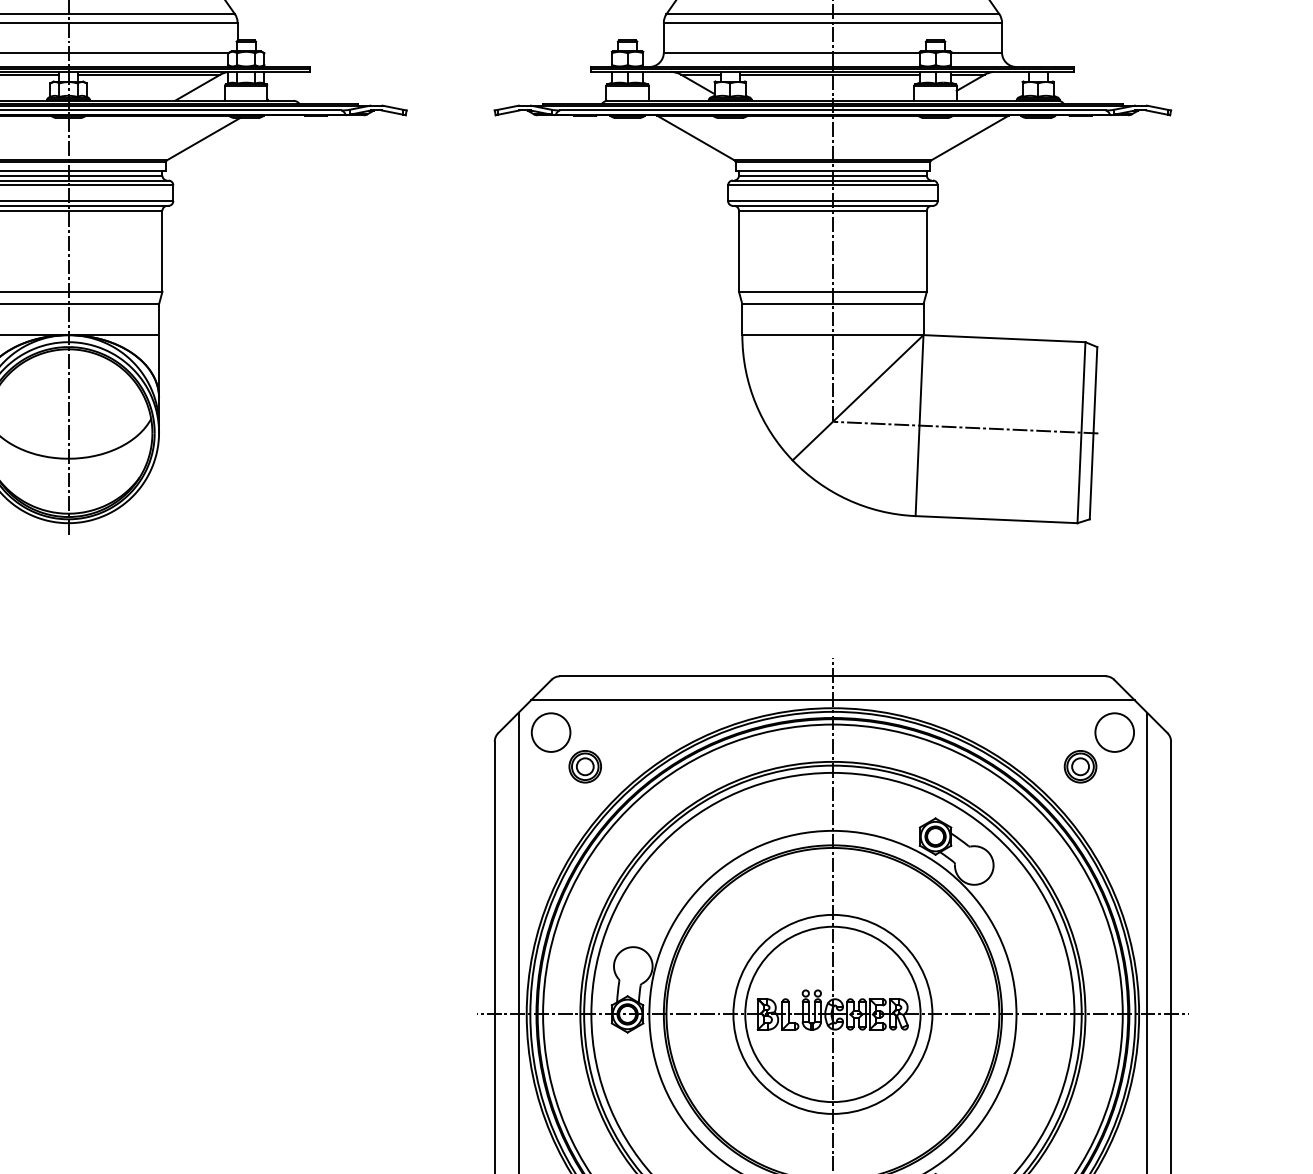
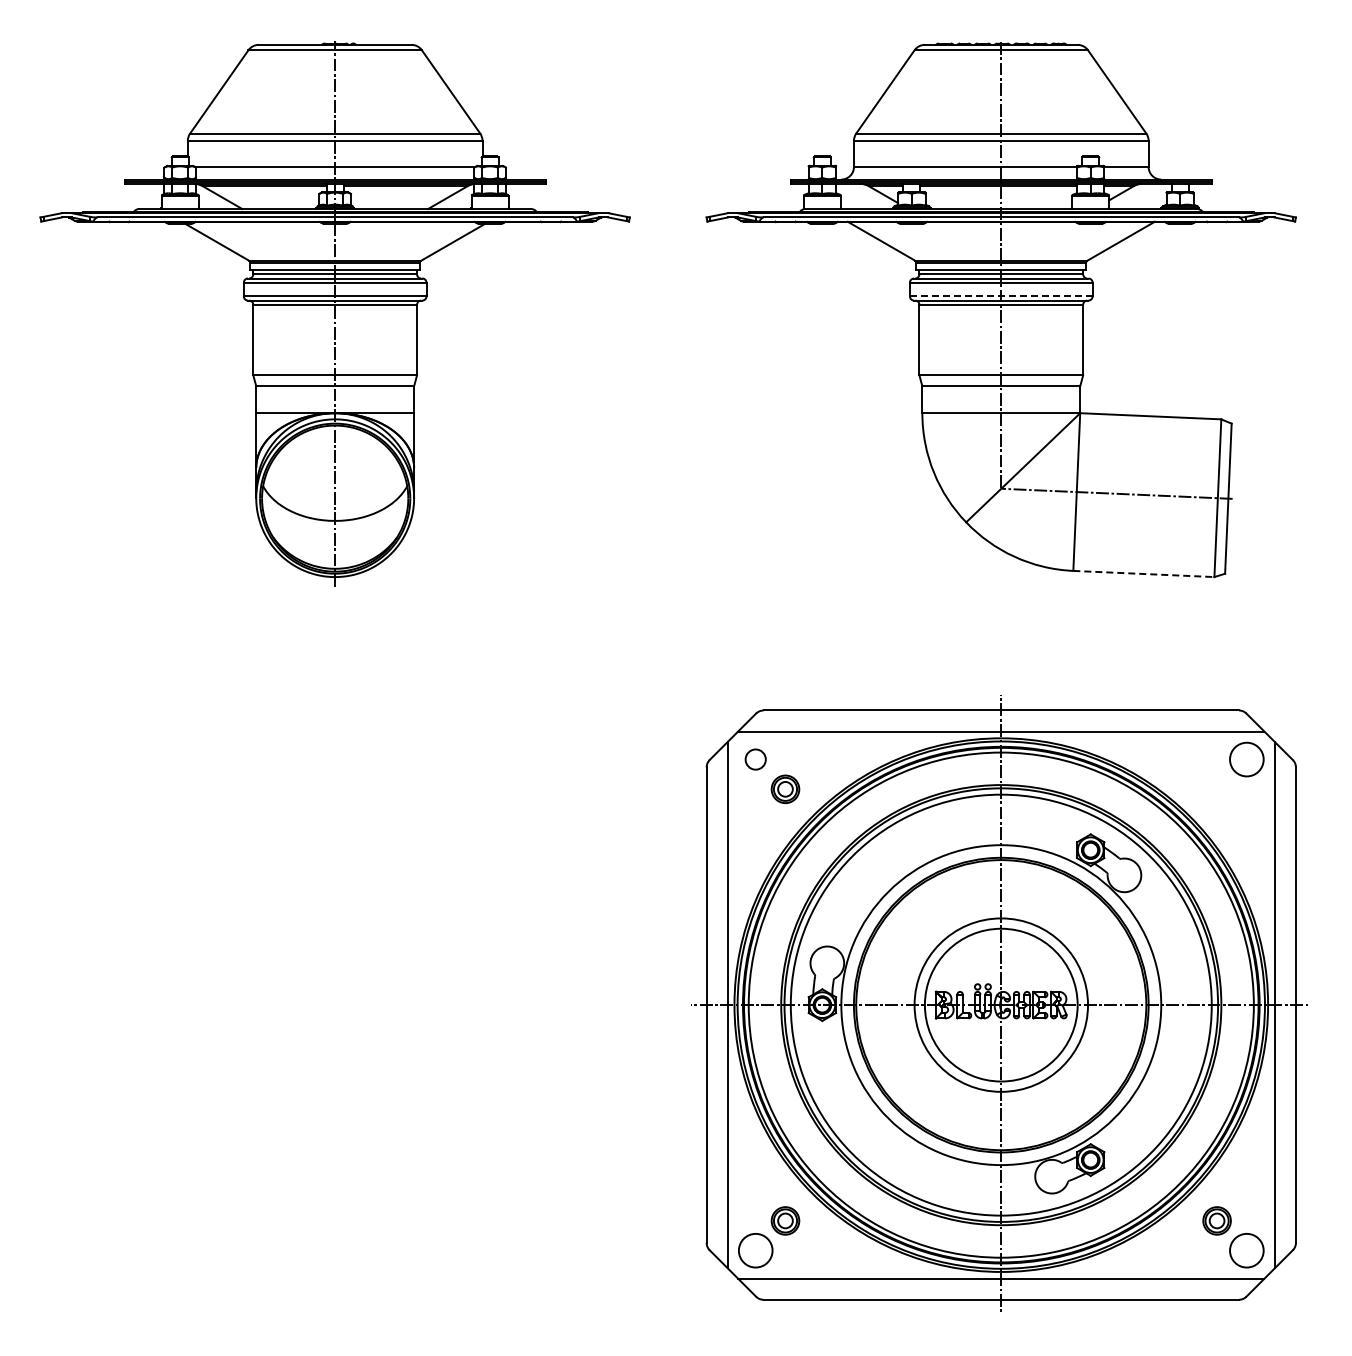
line: (833, 201) -> (1001, 296), solid -> dashed
line: (996, 520) -> (1143, 574), solid -> dashed
circle: (550, 732) -> (755, 759), size x0.6
part: (1079, 765) -> (1216, 788), removed

